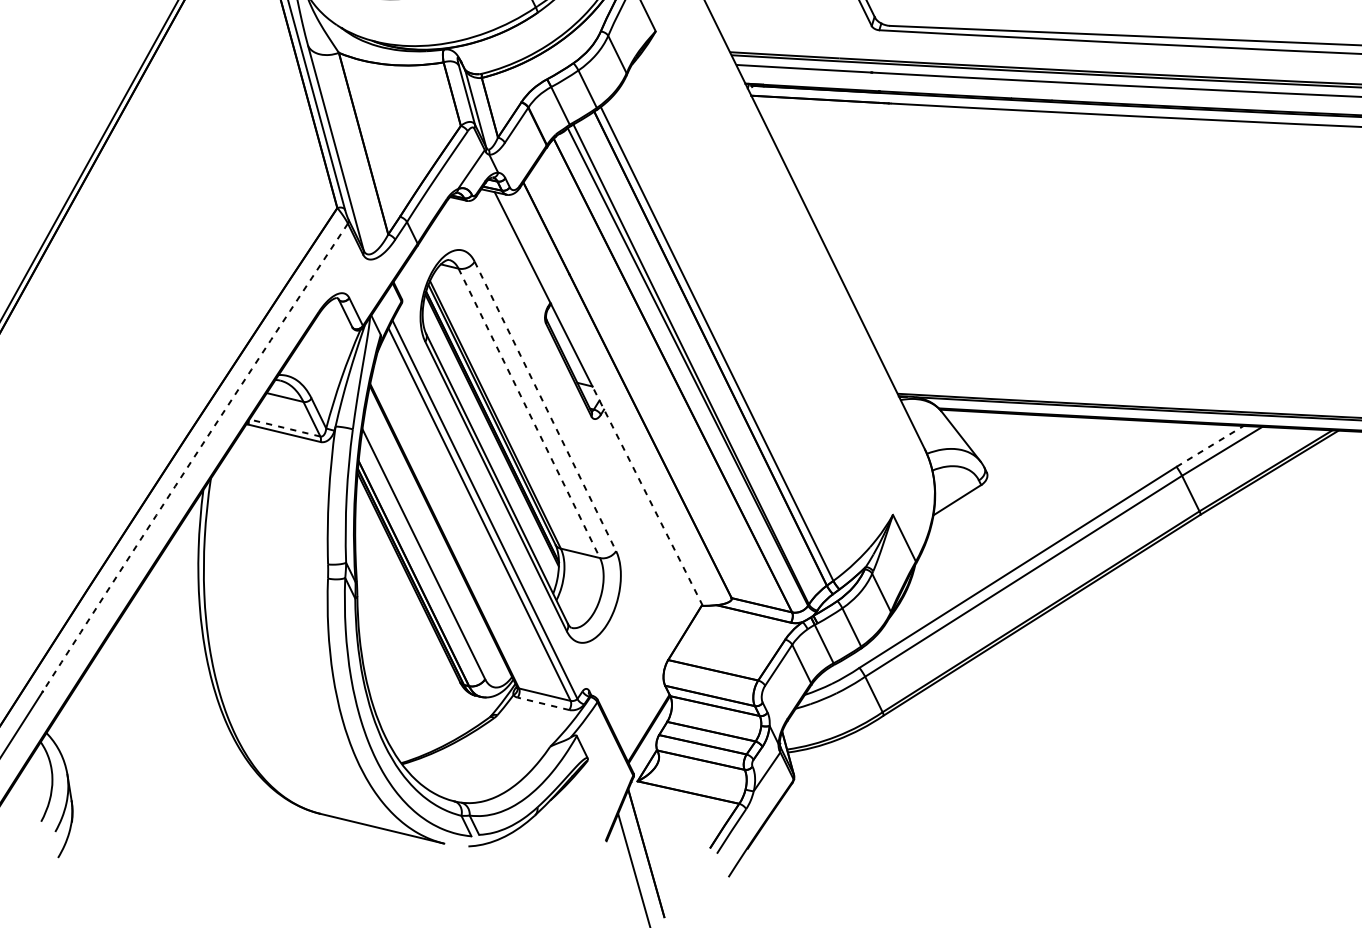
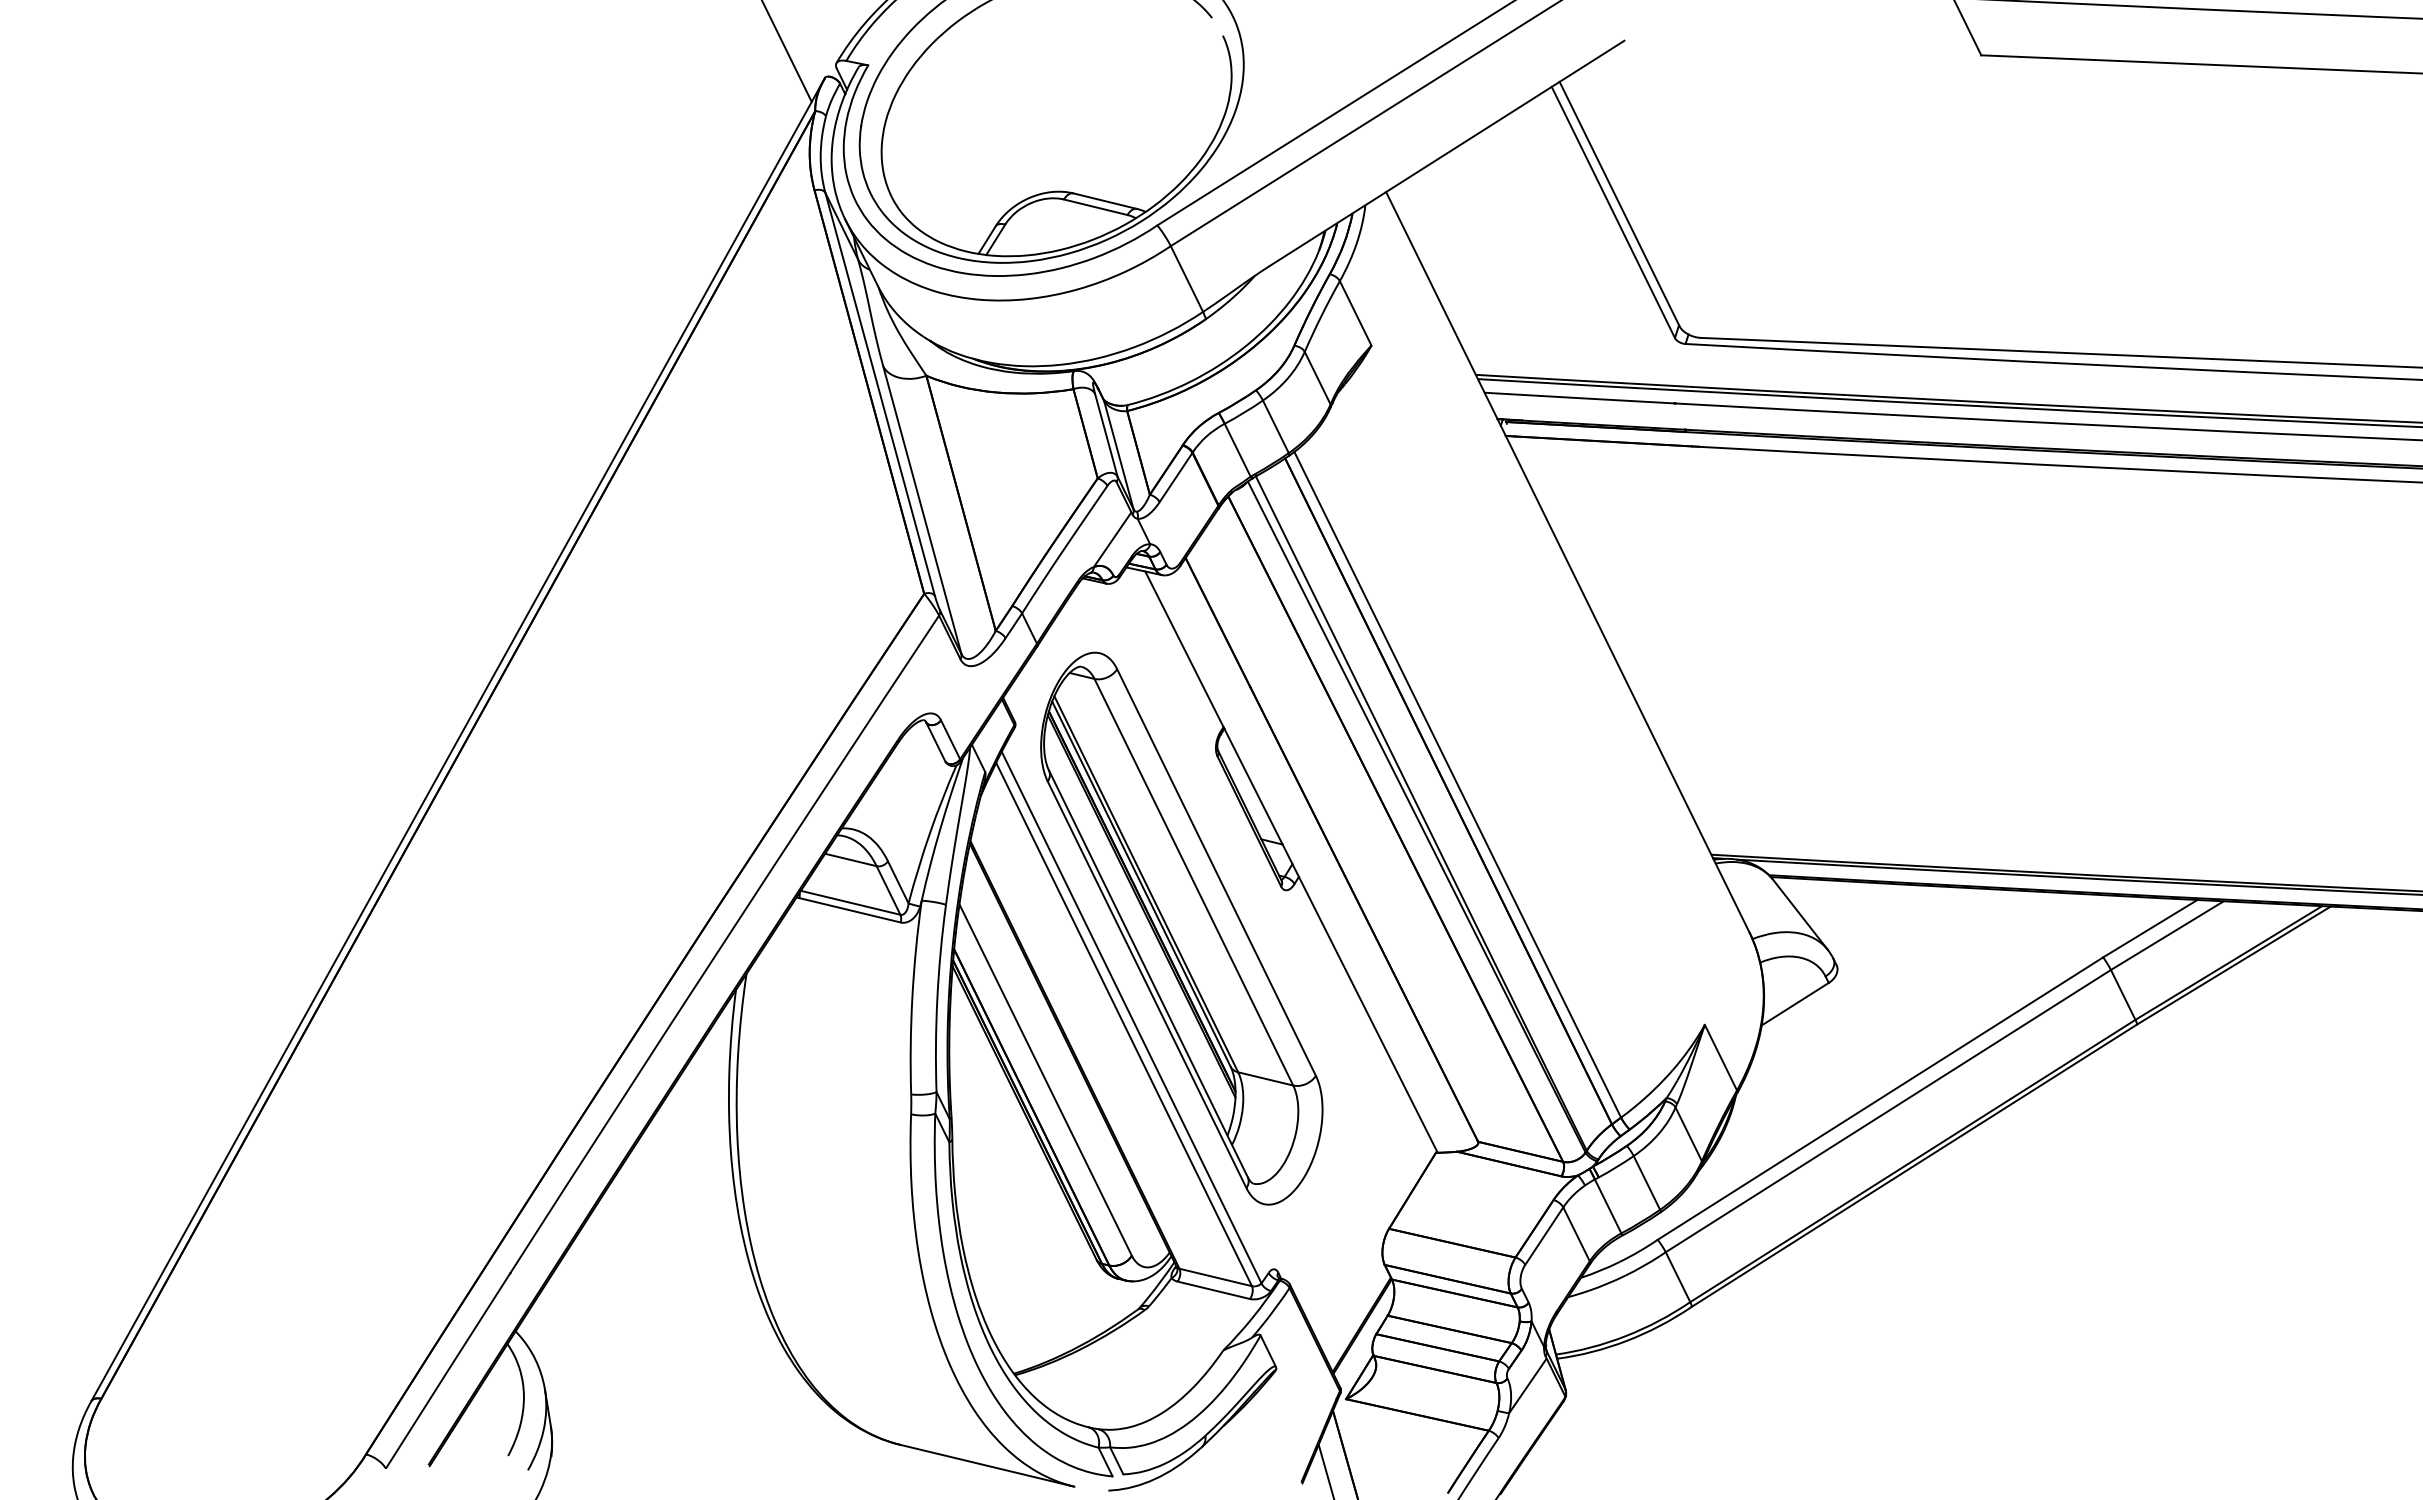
line: (545, 406) -> (1216, 872), dashed -> solid
line: (529, 413) -> (1194, 882), dashed -> solid
line: (284, 427) -> (850, 902), dashed -> solid
line: (1210, 446) -> (2150, 928), dashed -> solid
arc: (194, 456) -> (723, 943), dashed -> solid
line: (647, 496) -> (1359, 998), dashed -> solid
line: (543, 703) -> (1213, 1290), dashed -> solid

